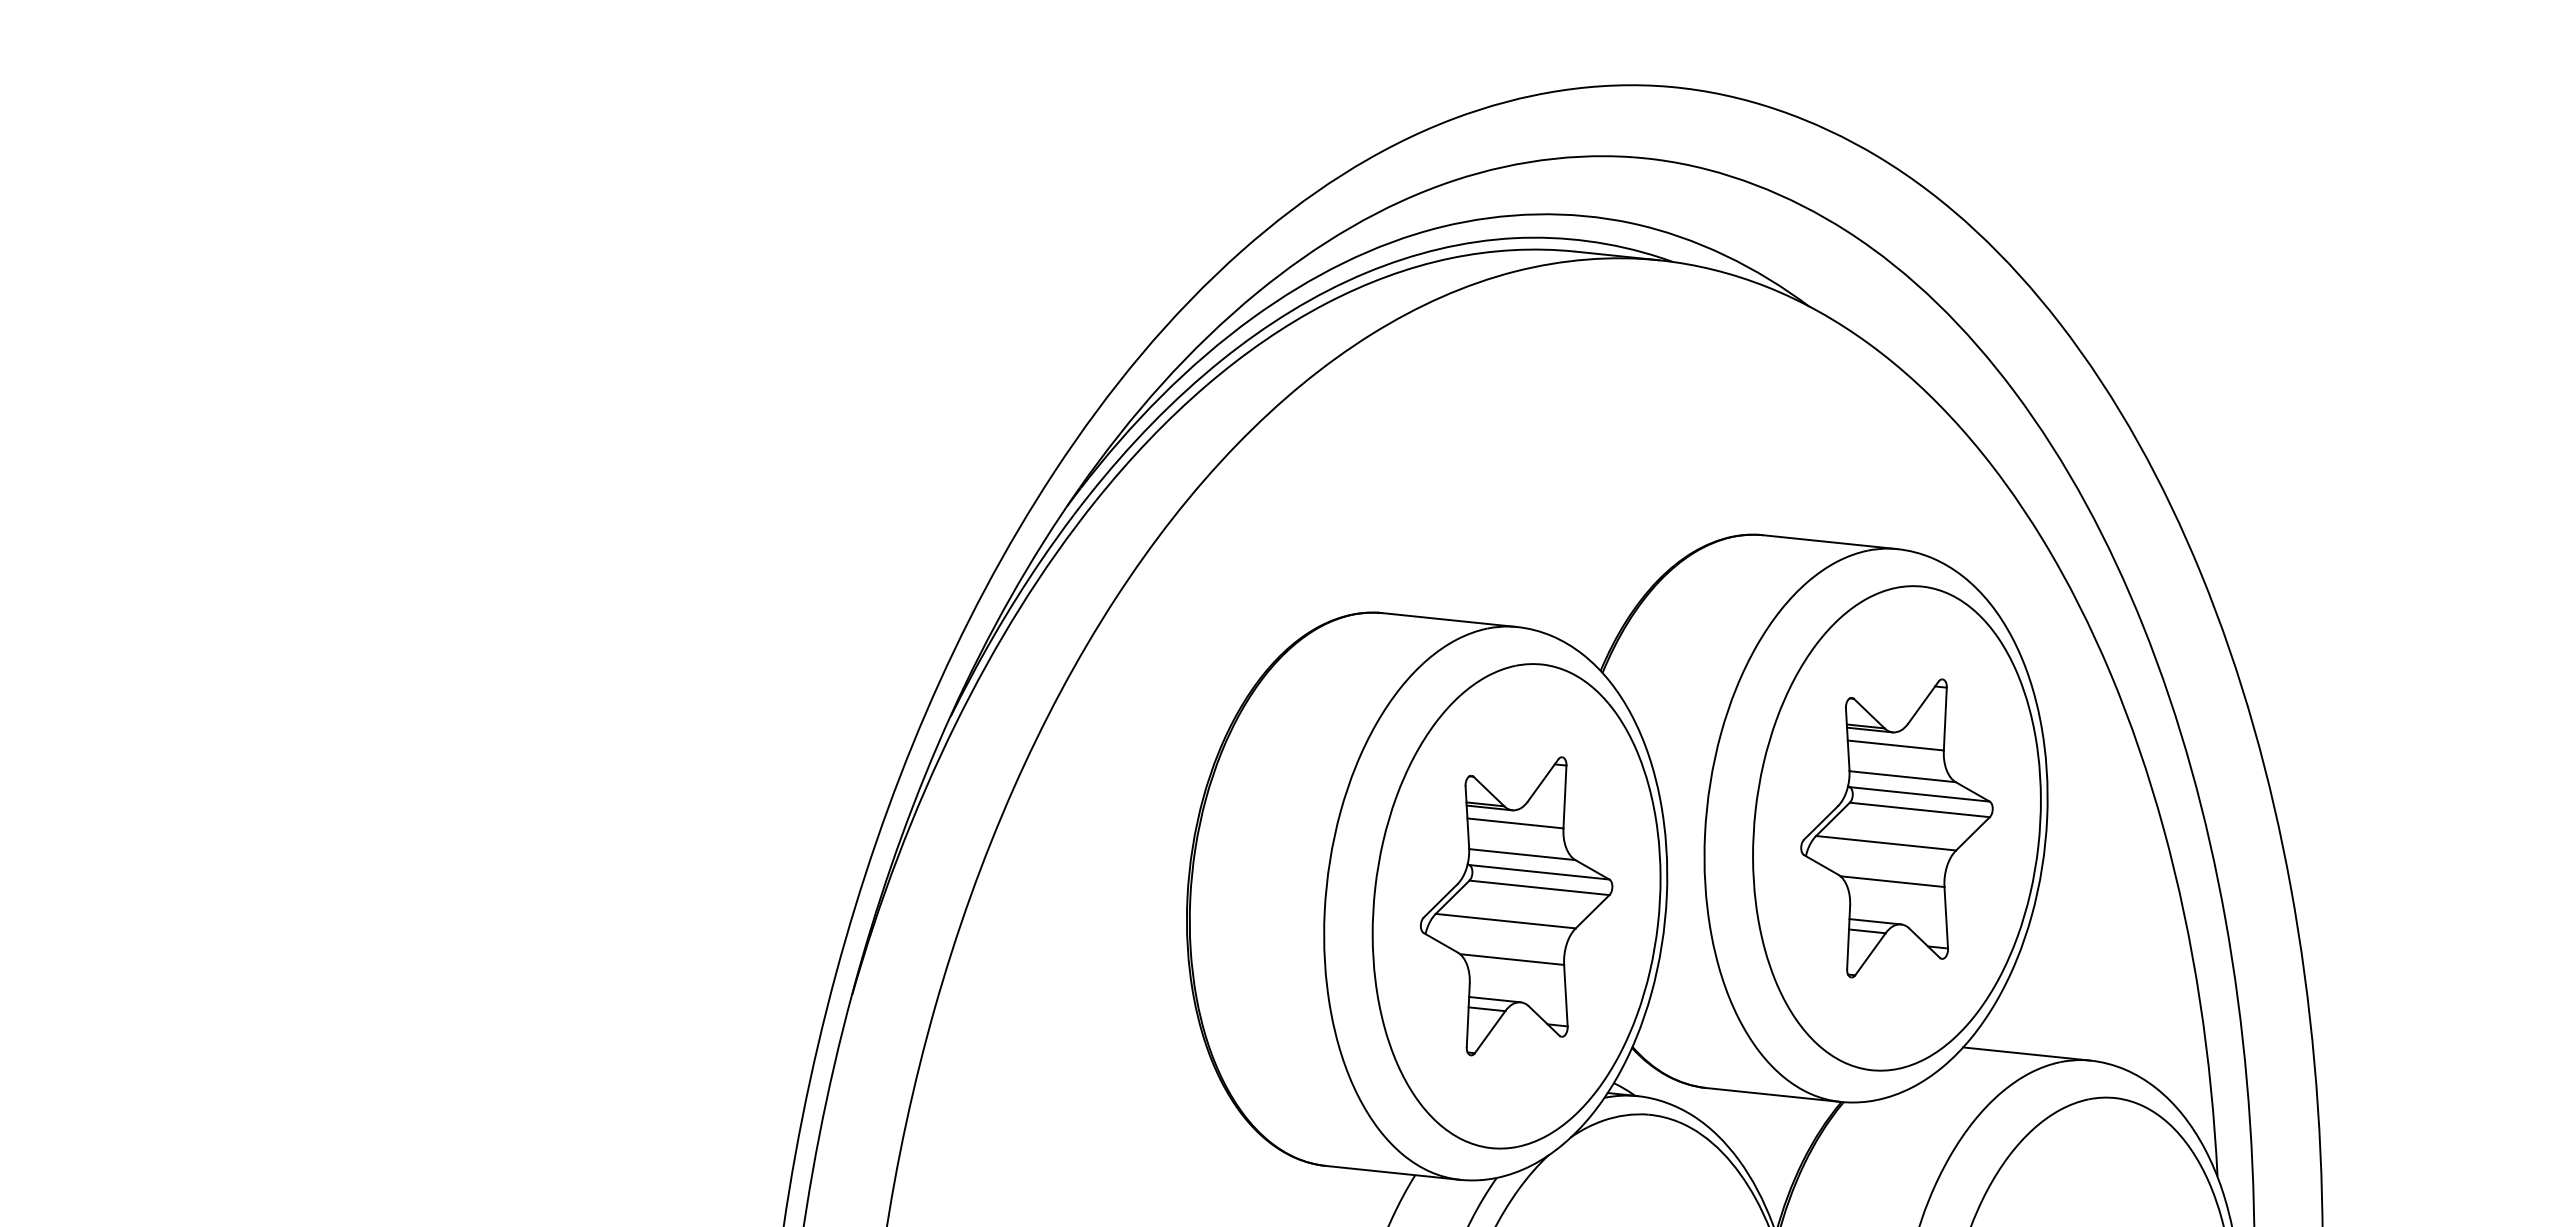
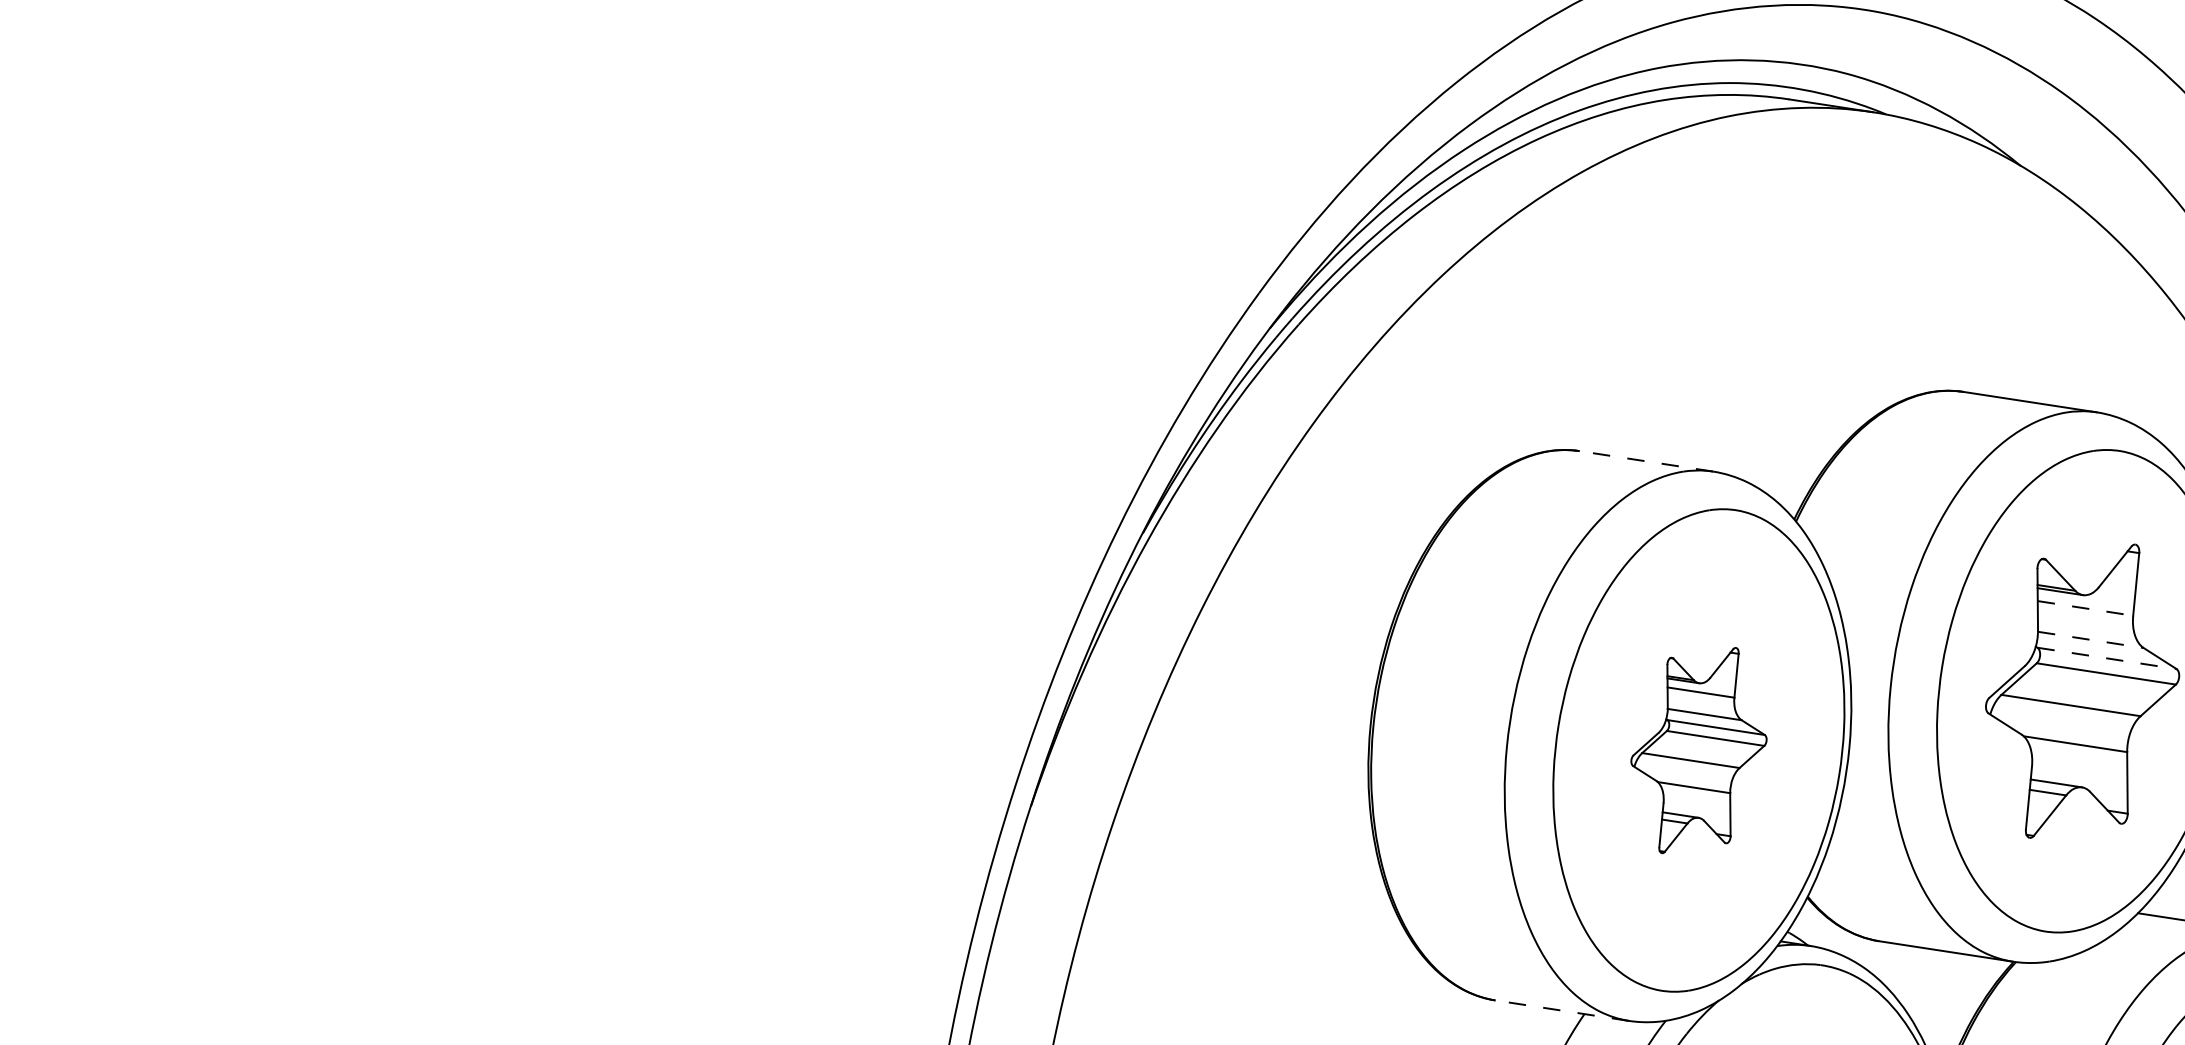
line: (1450, 620) -> (1646, 461), solid -> dashed
line: (1896, 745) -> (2086, 608), solid -> dashed
line: (1903, 776) -> (2091, 639), solid -> dashed
line: (1920, 794) -> (2107, 658), solid -> dashed
part: (1516, 906) -> (1698, 750), size x0.7
line: (1392, 1172) -> (1561, 1010), solid -> dashed

